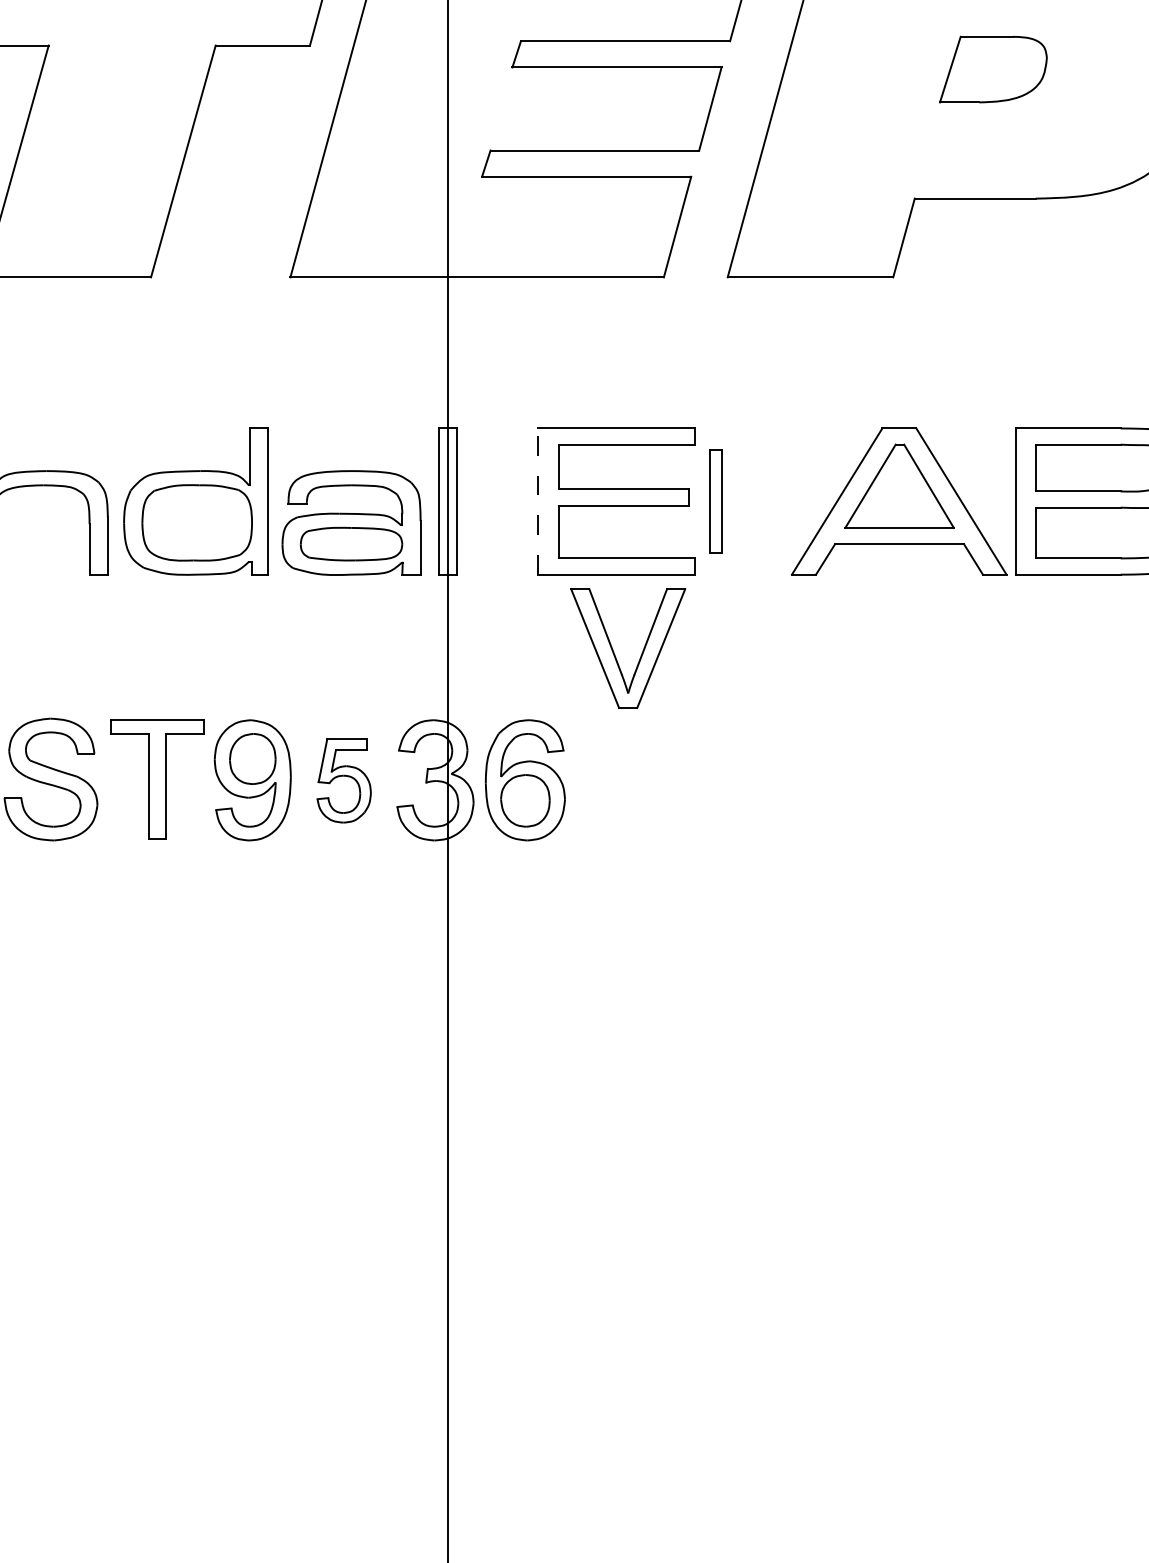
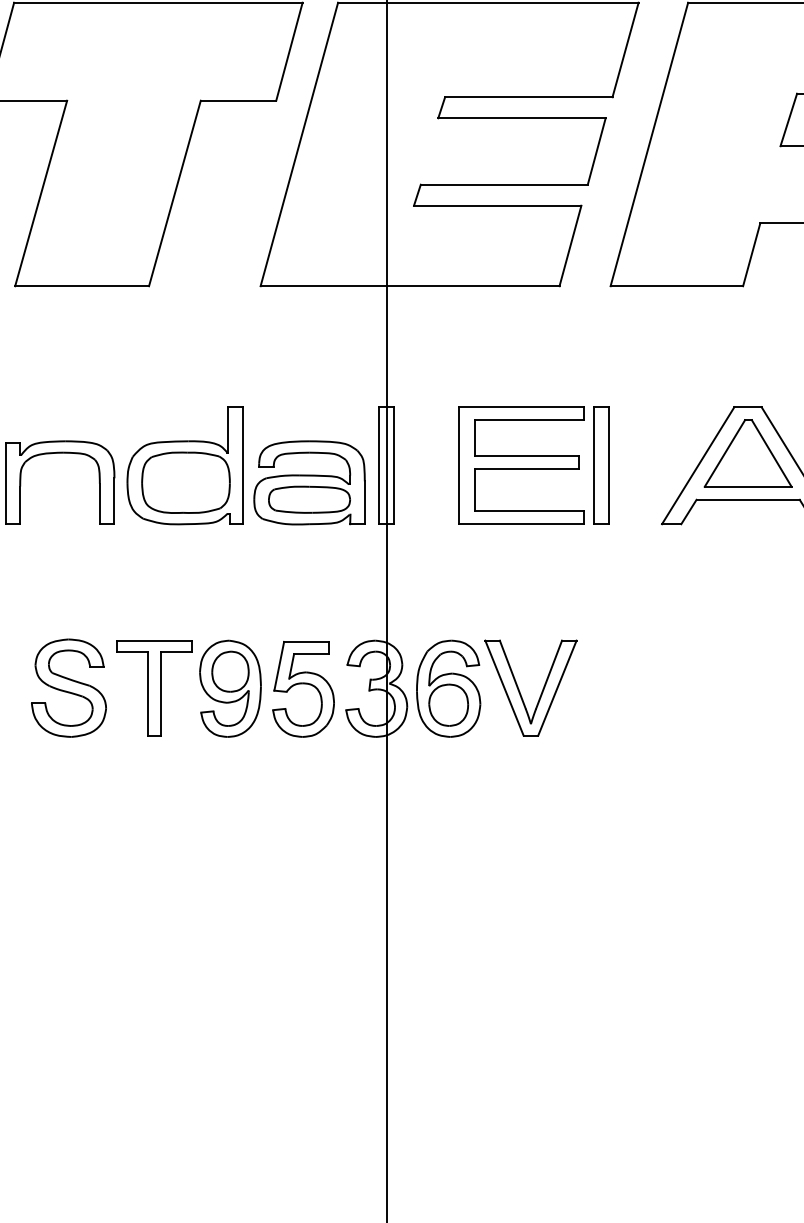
line: (538, 501) -> (459, 465), dashed -> solid
part: (715, 501) -> (600, 465), size x1.43
part: (640, 655) -> (540, 693), moved
part: (344, 780) -> (303, 688), size x1.43

